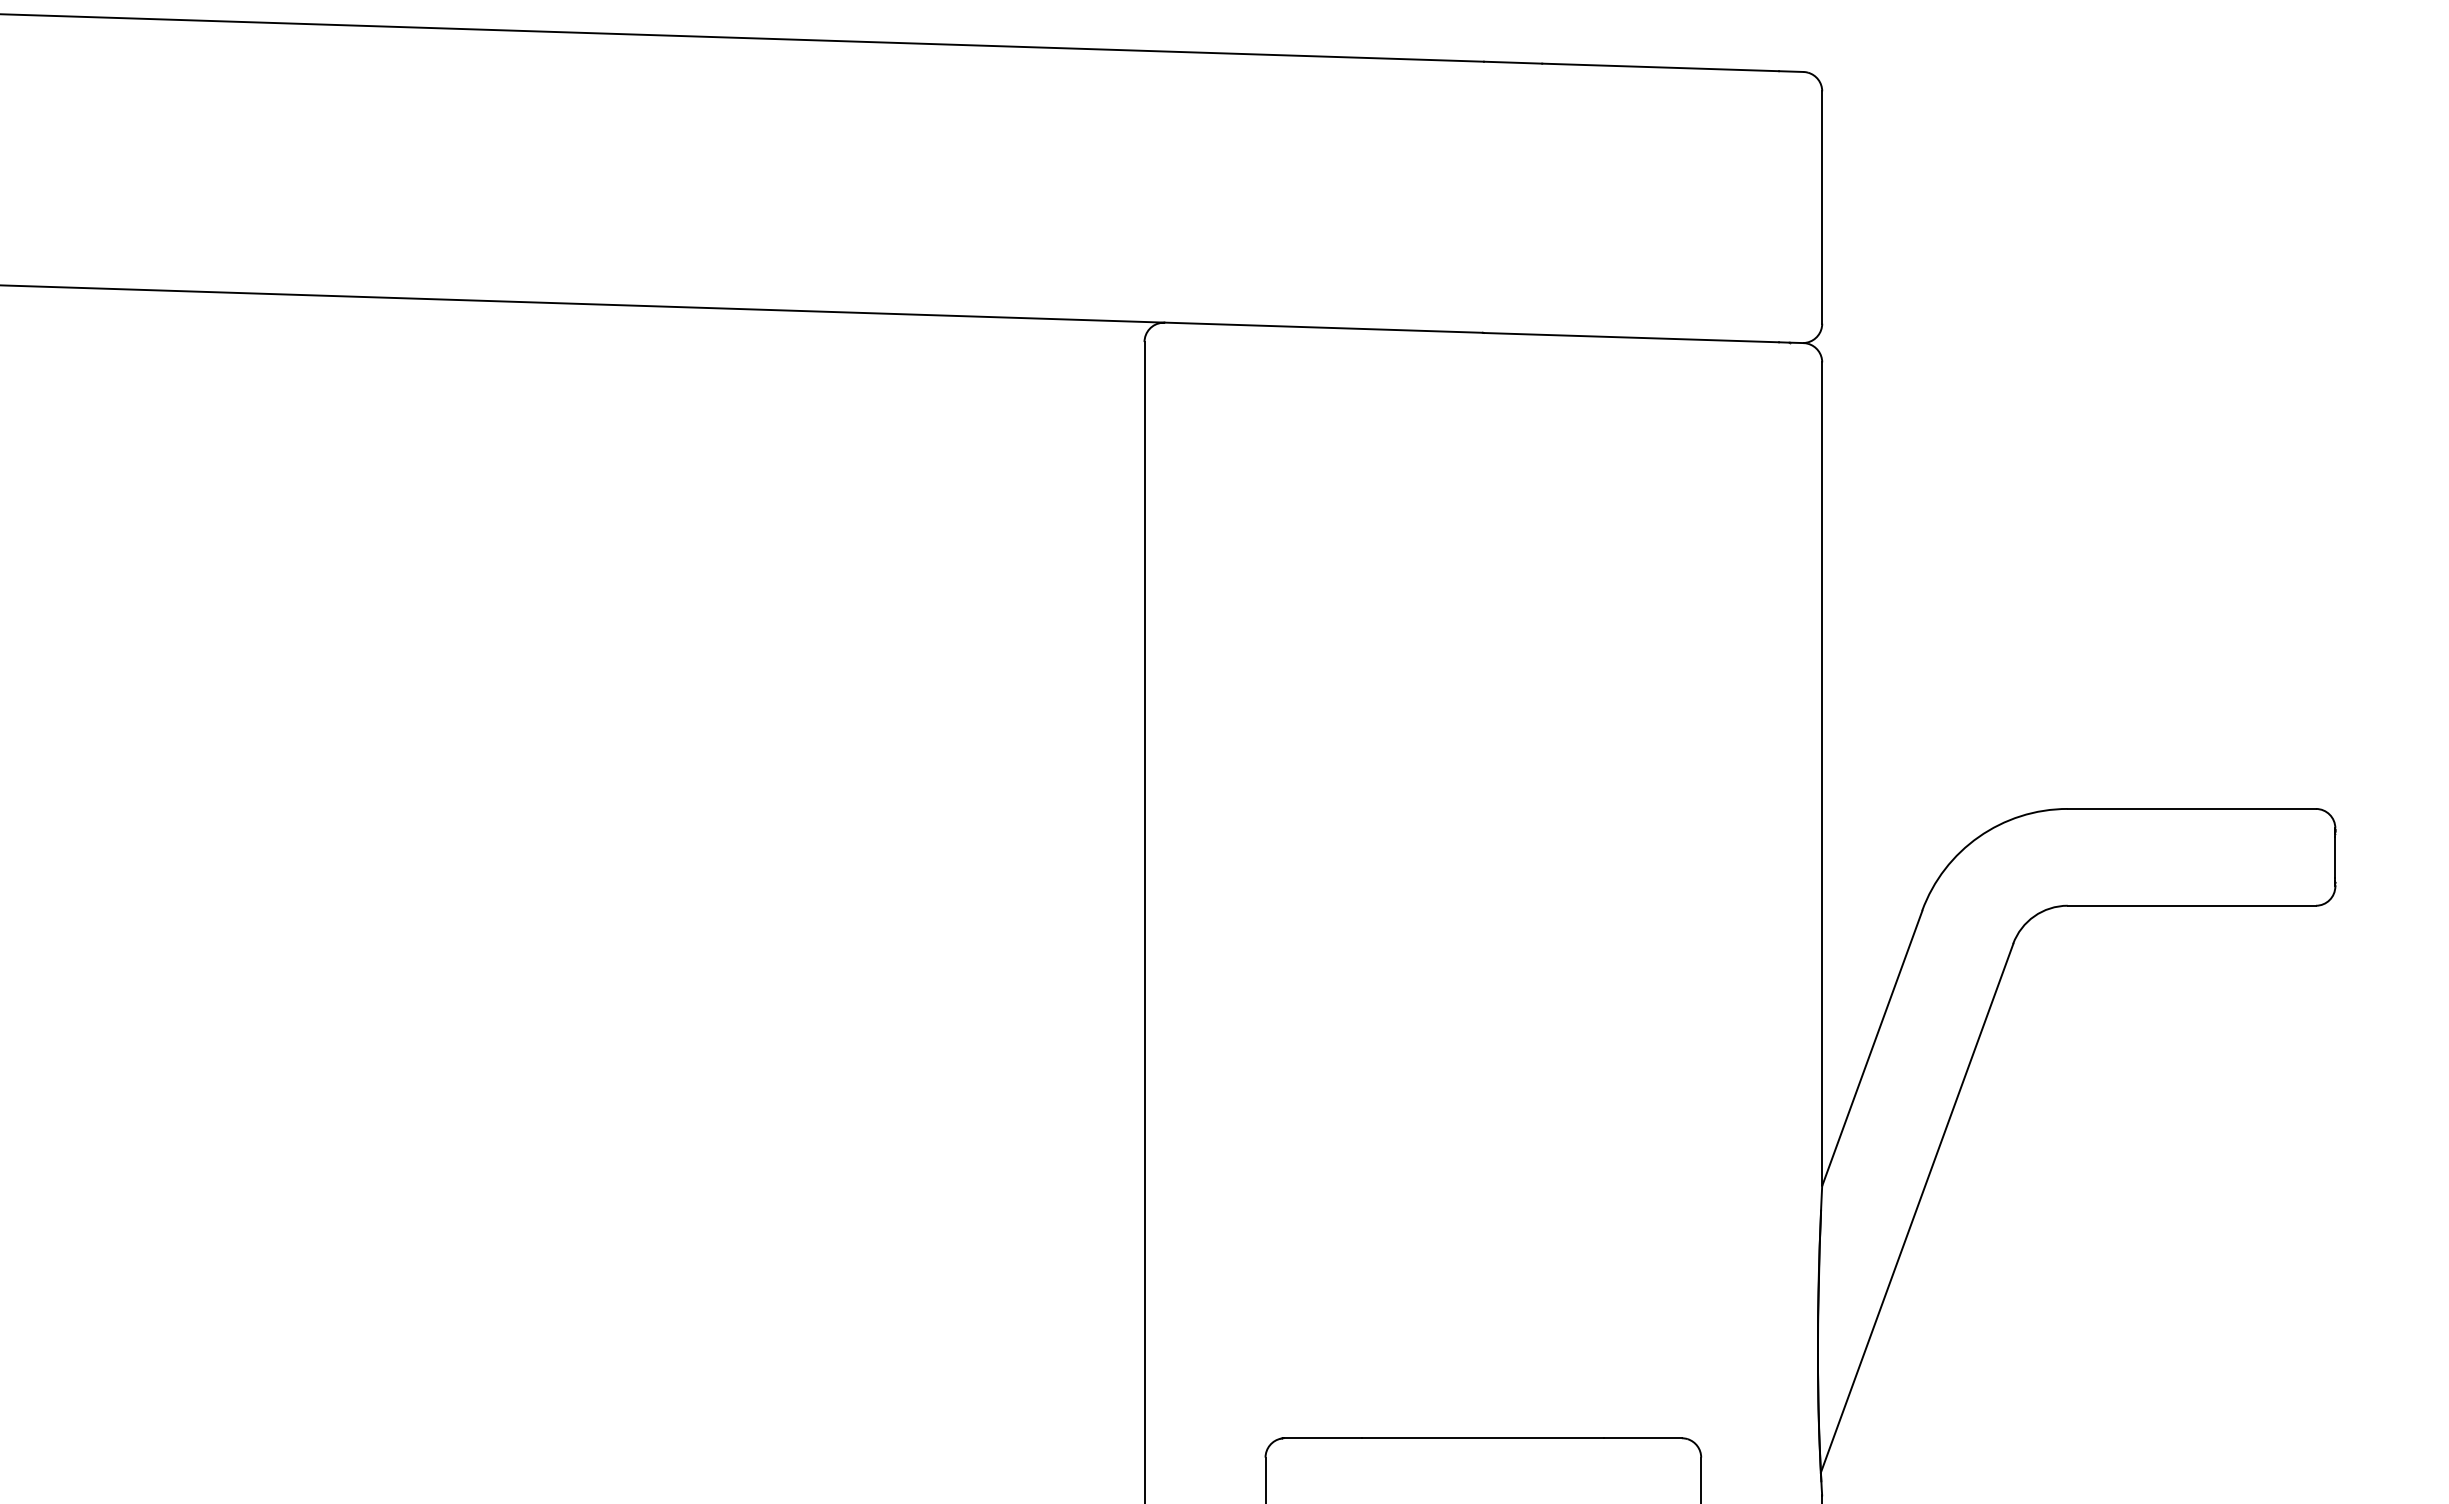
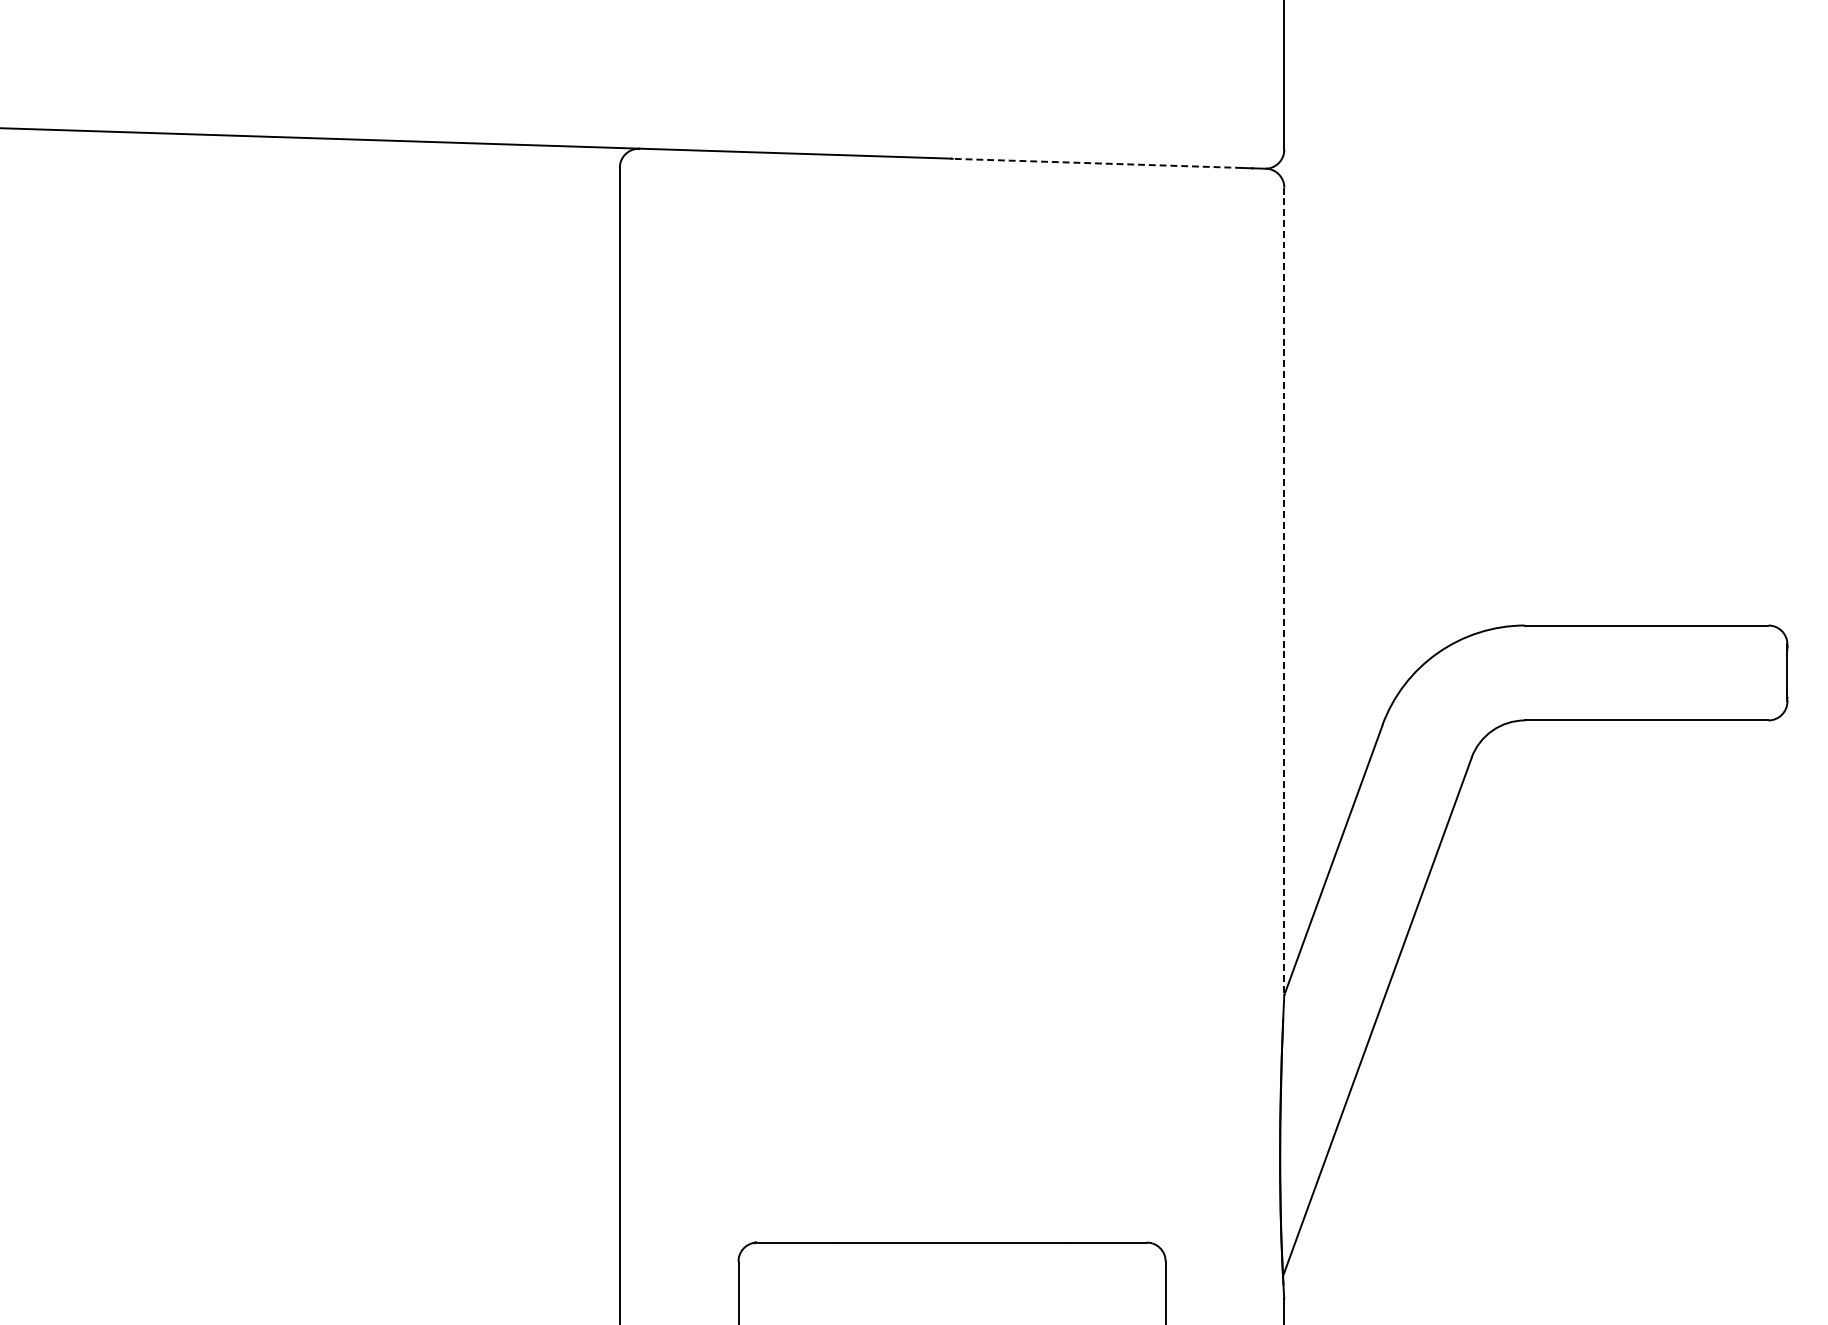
line: (1631, 337) -> (1097, 163), solid -> dashed
line: (1822, 774) -> (1284, 591), solid -> dashed

